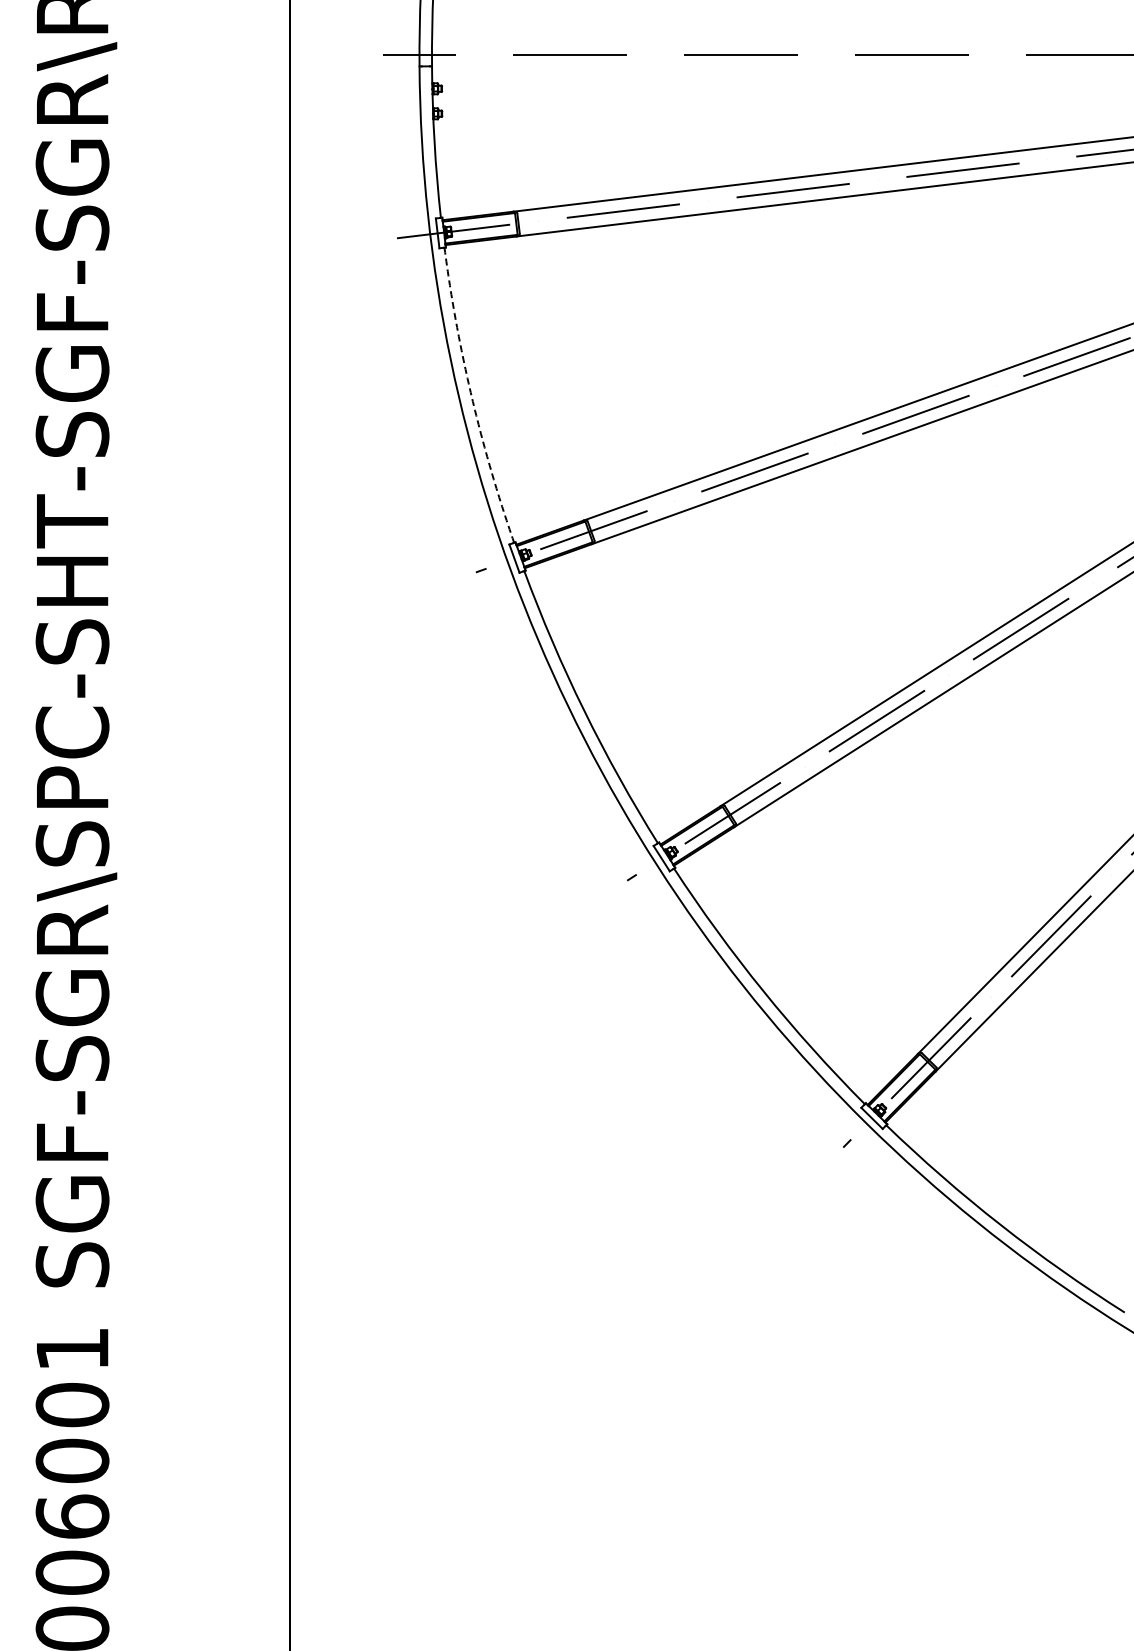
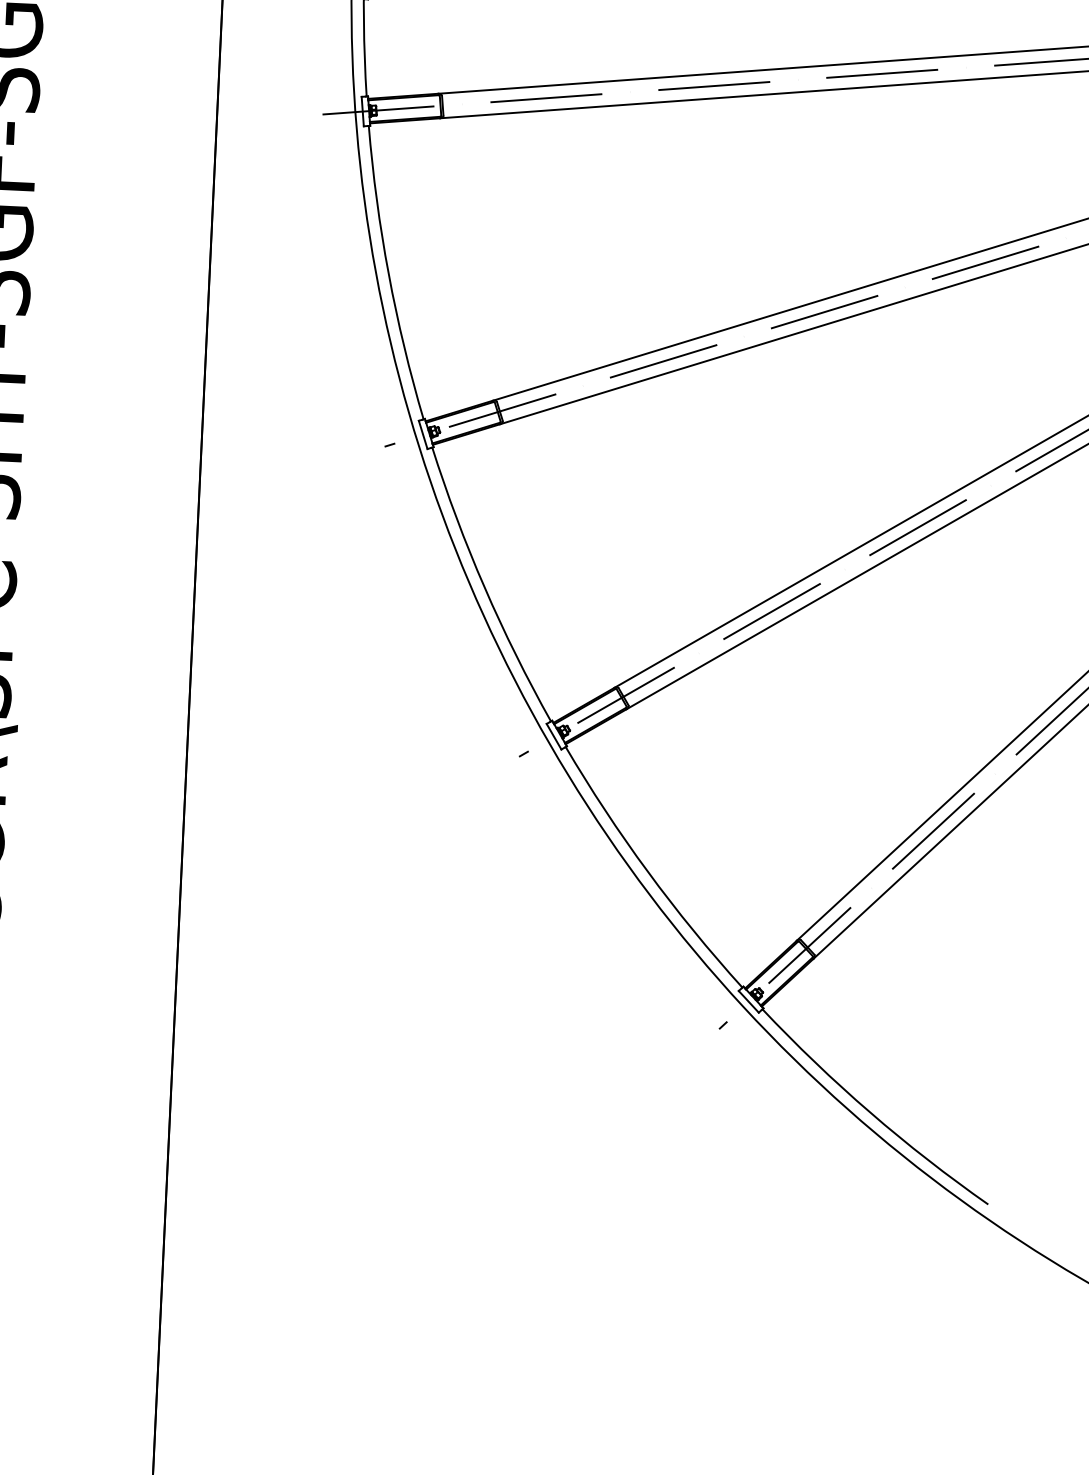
arc: (471, 397) -> (388, 274), dashed -> solid

